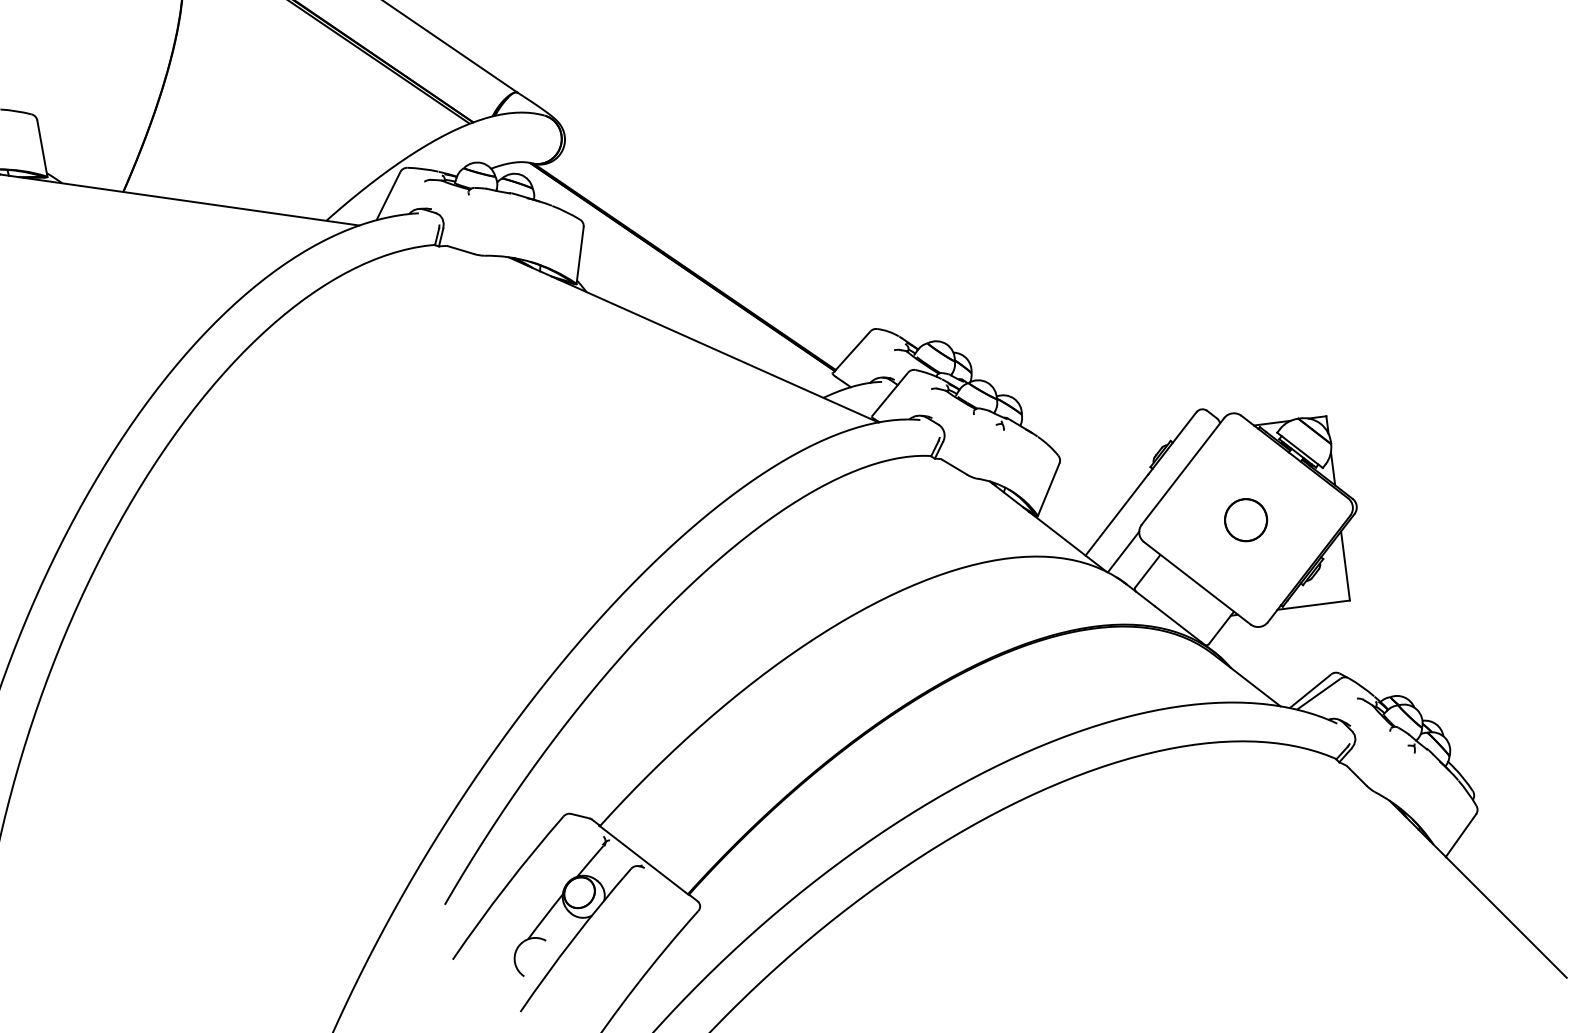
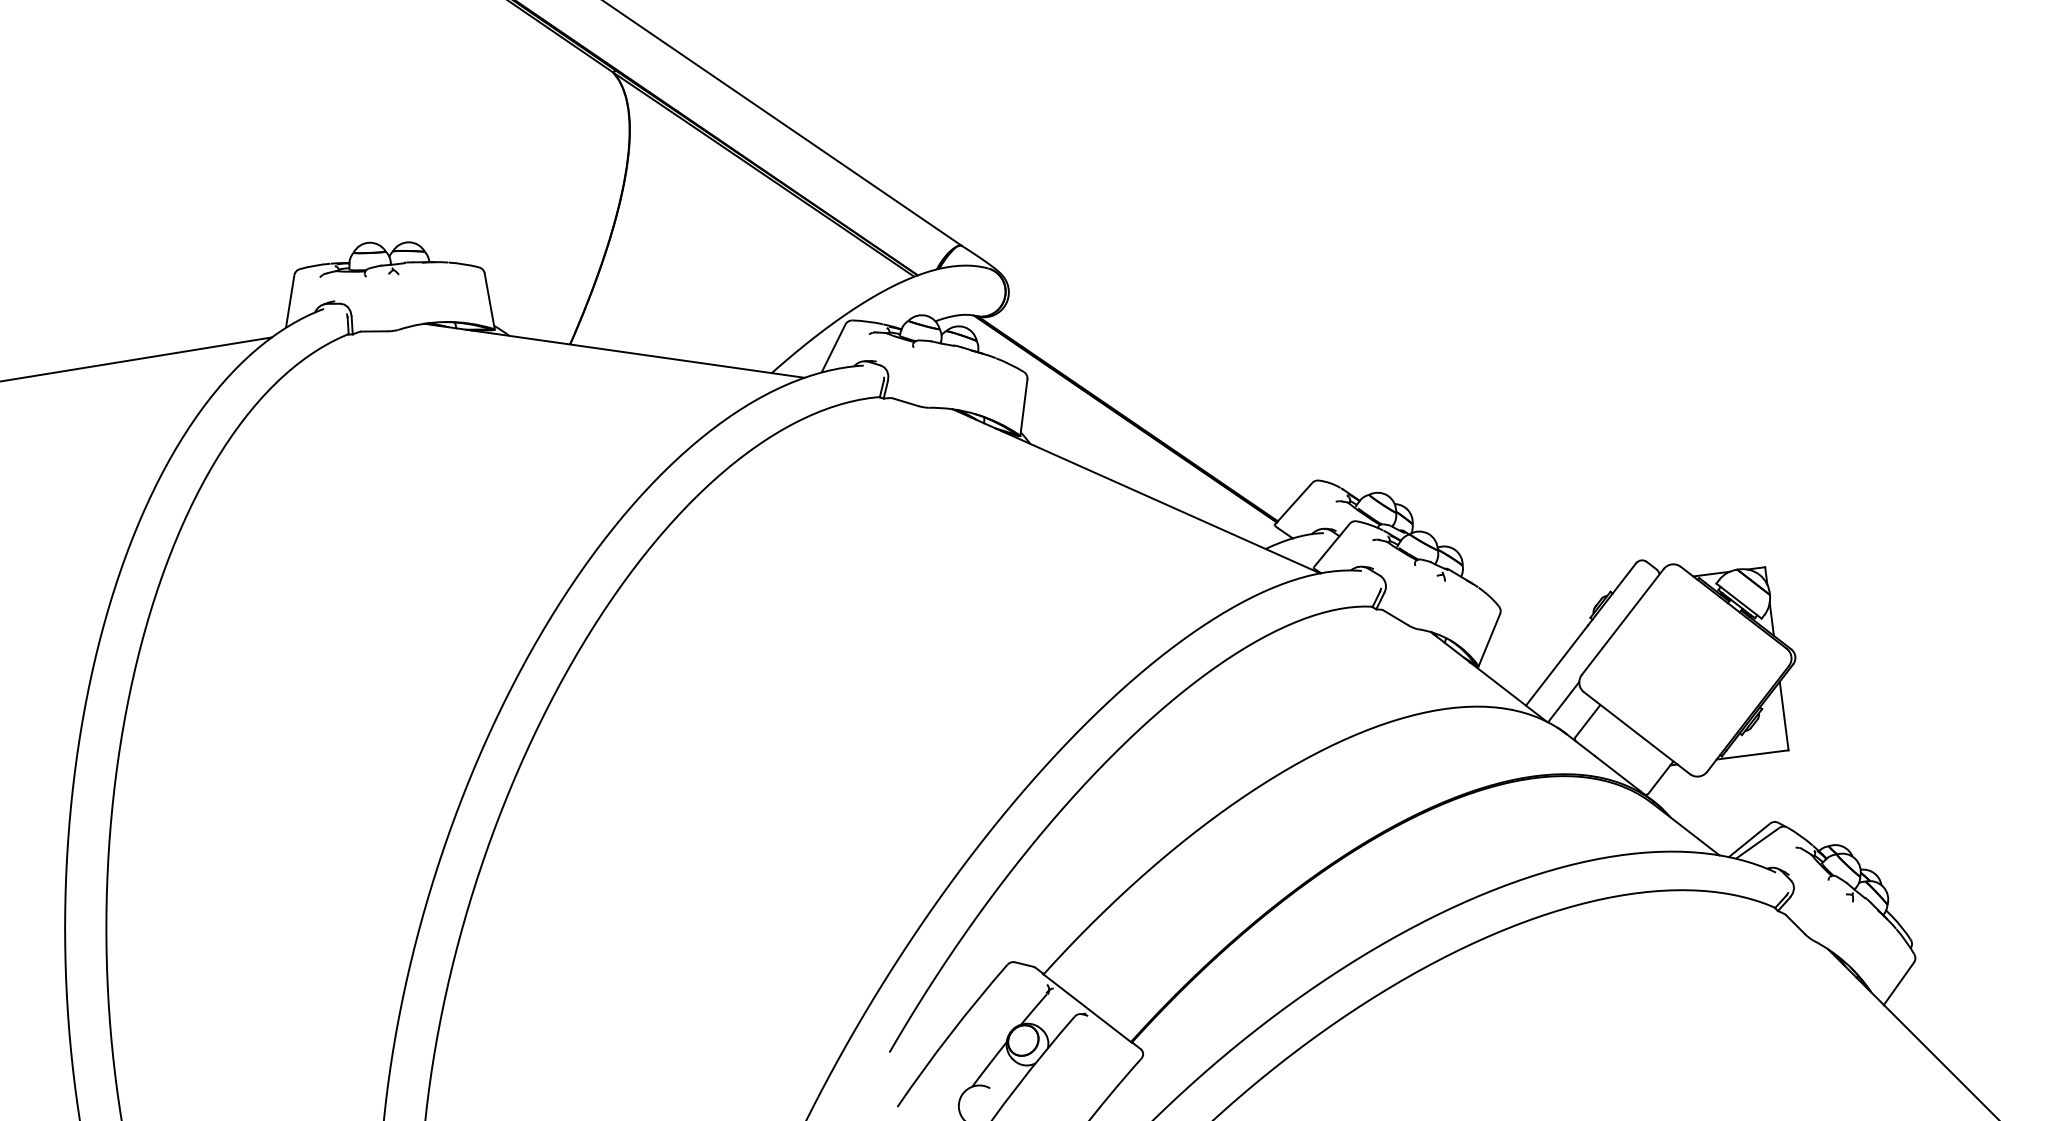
part: (1246, 520) -> (1685, 670), removed

